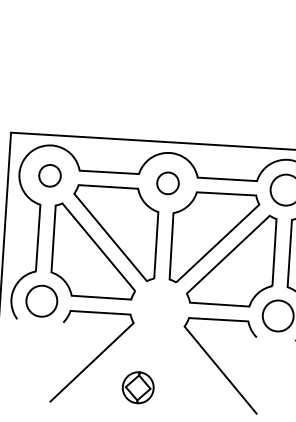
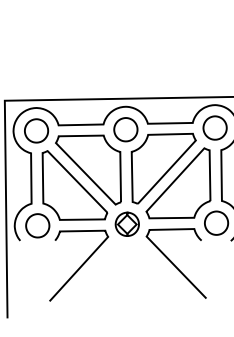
part: (49, 175) -> (36, 130), size x1.43
part: (167, 182) -> (125, 129), size x1.43
part: (137, 386) -> (126, 223), moved

